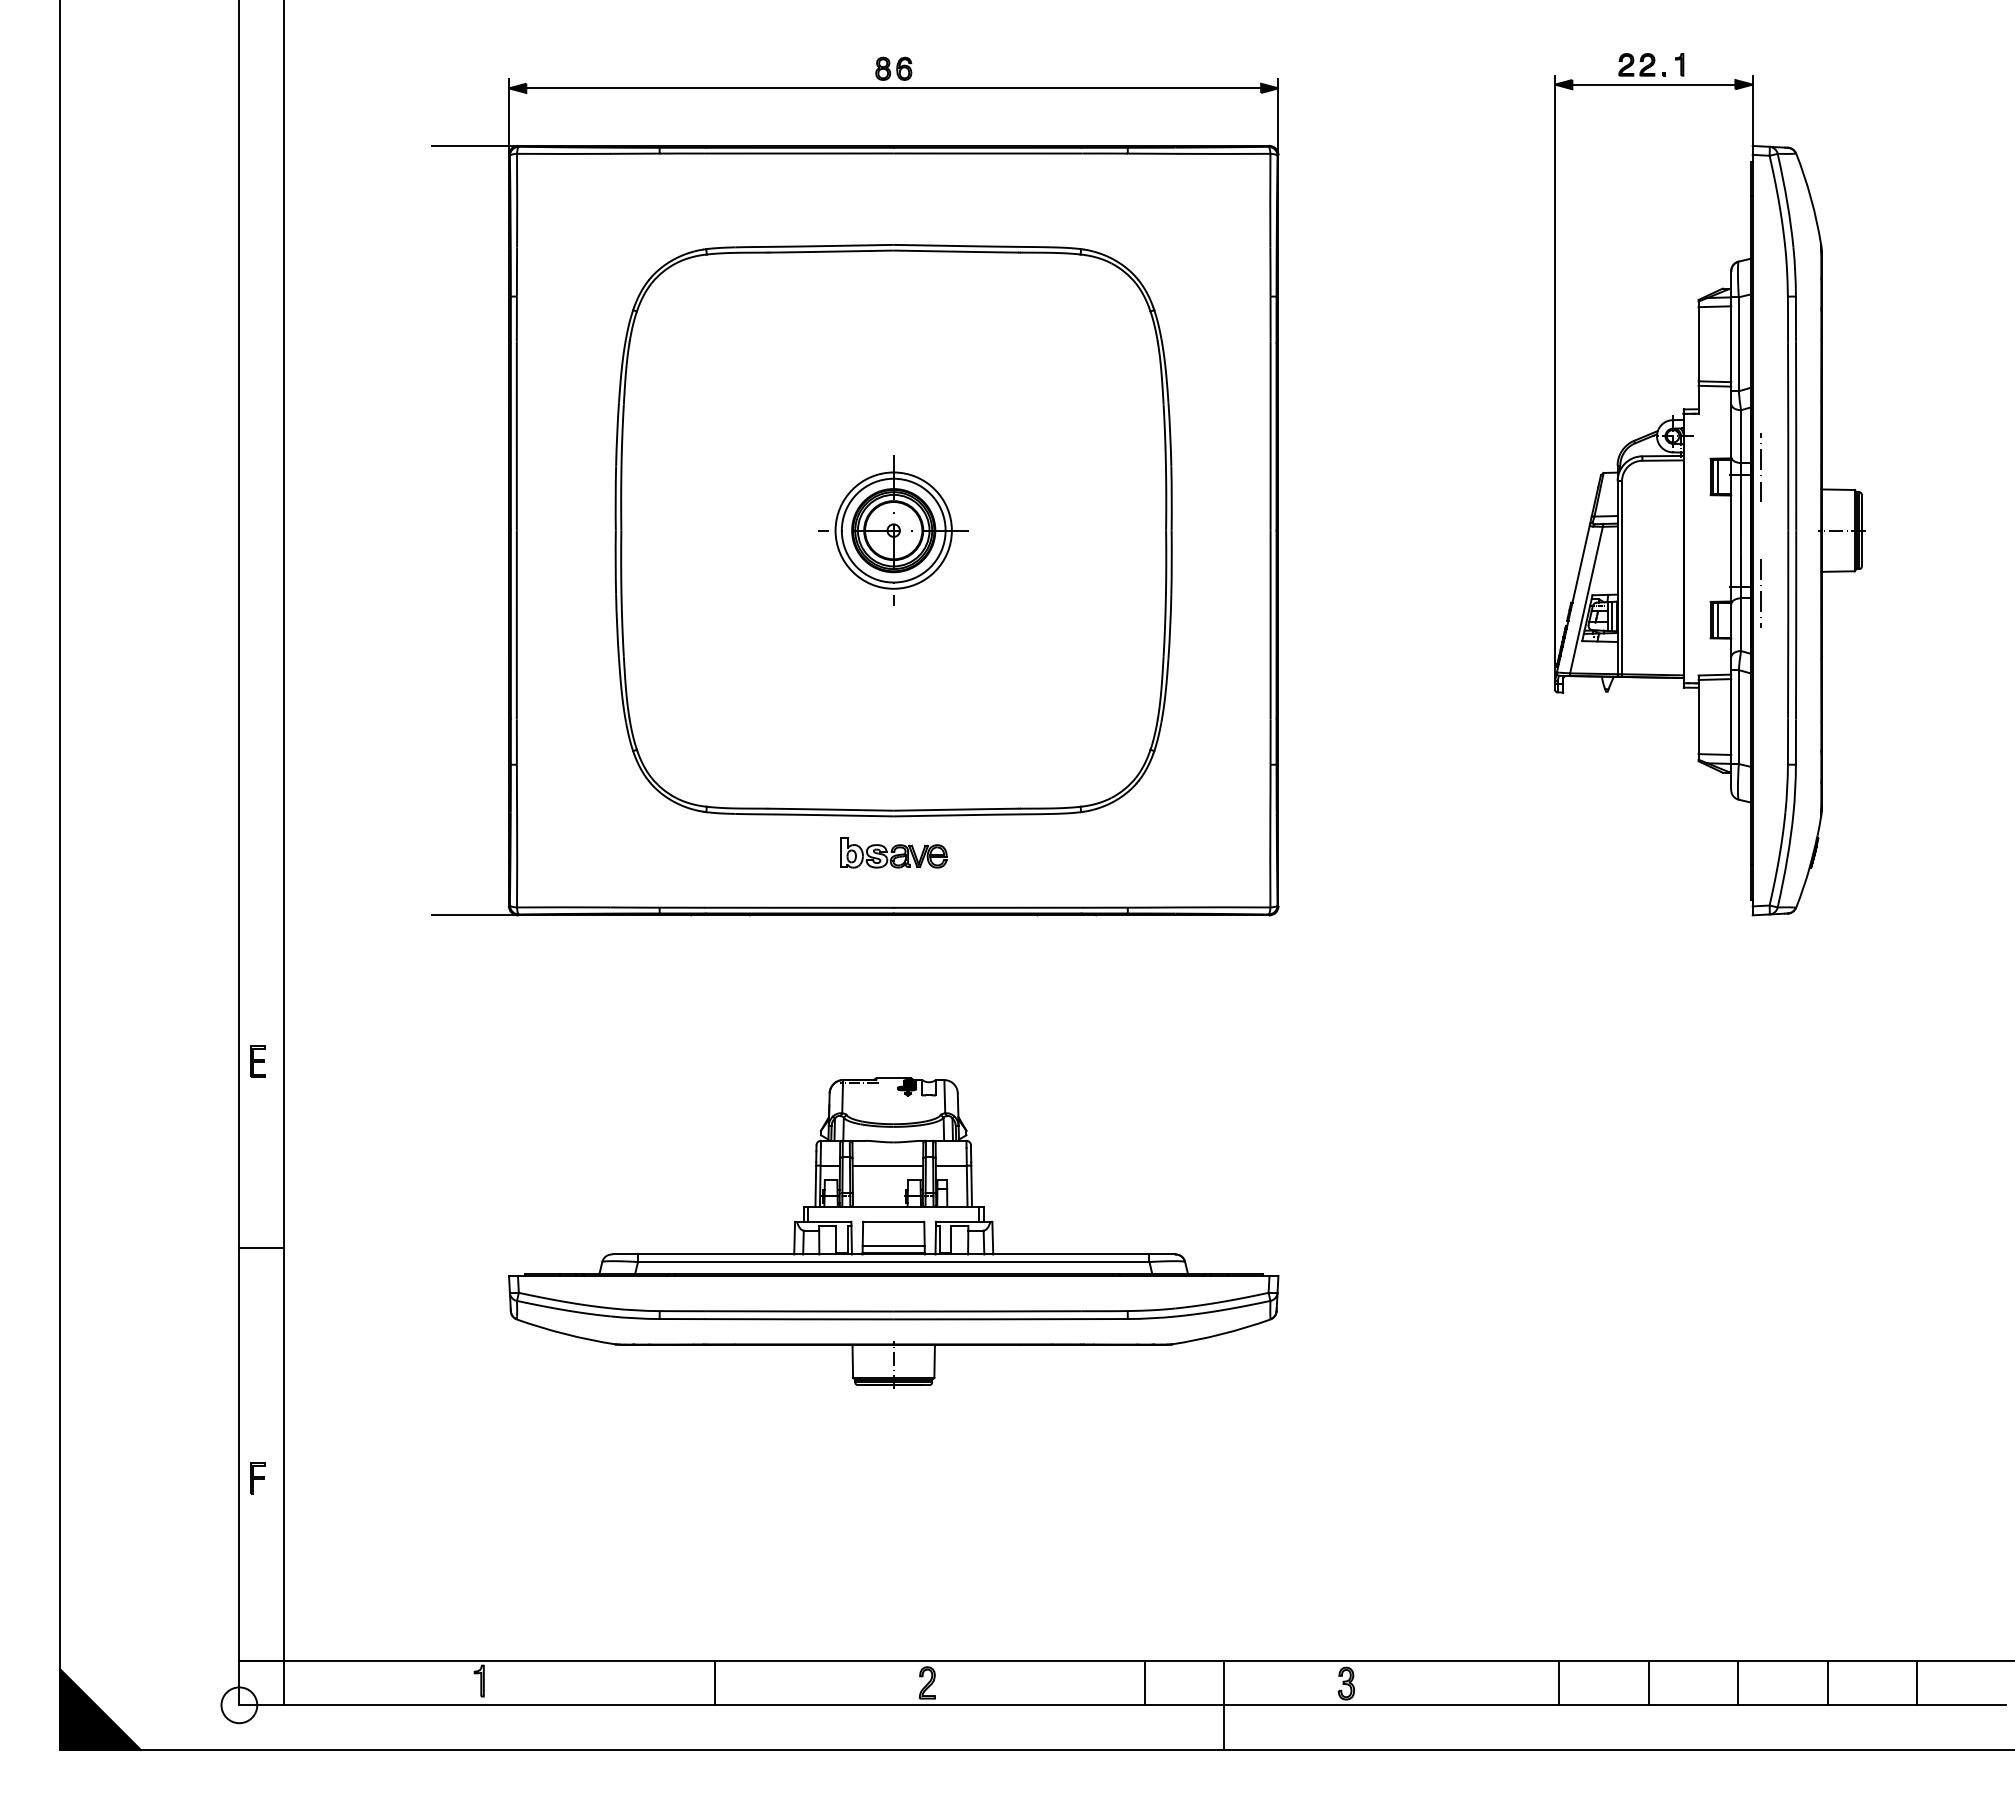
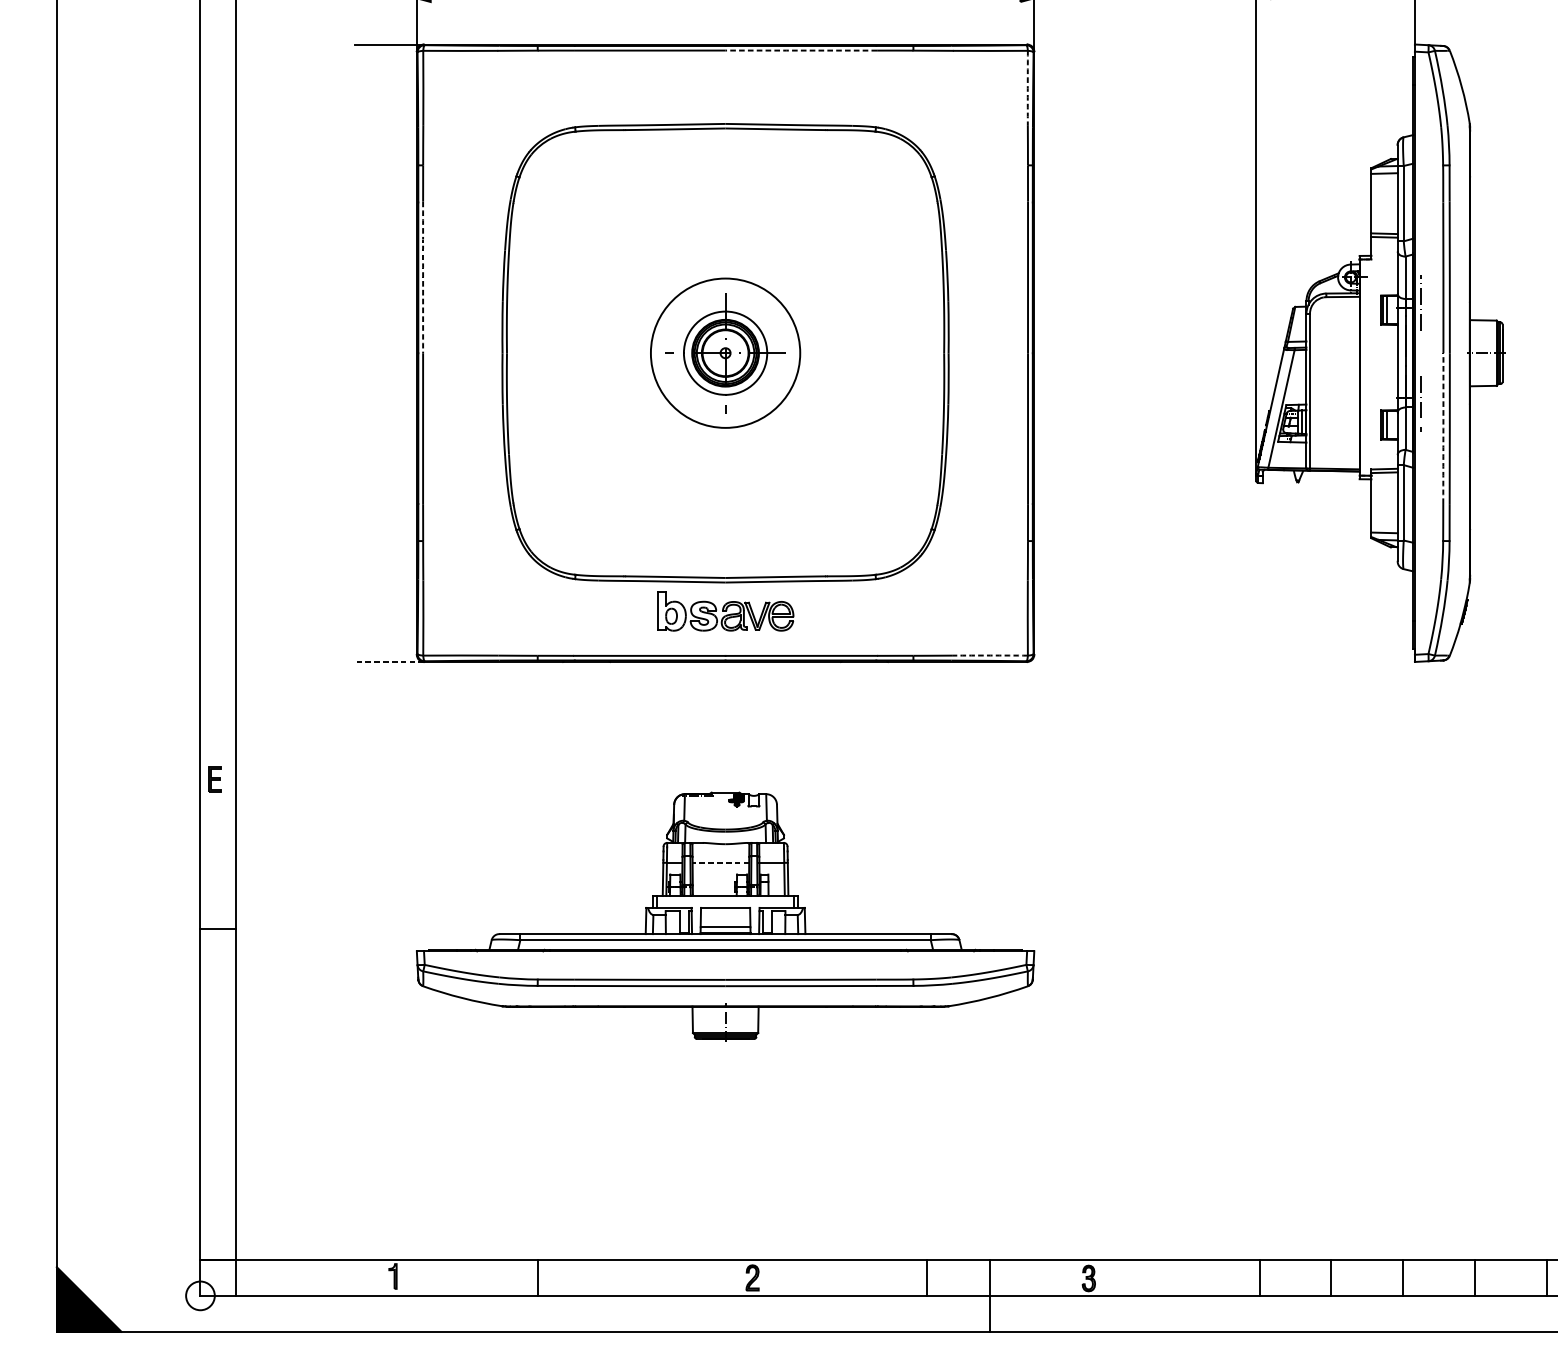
line: (987, 153) -> (800, 50), solid -> dashed
arc: (1270, 200) -> (1027, 88), solid -> dashed
arc: (516, 436) -> (422, 277), solid -> dashed
circle: (893, 530) -> (725, 353), size x1.6
arc: (1788, 624) -> (1443, 428), solid -> dashed
part: (893, 852) -> (725, 611), size x1.6
arc: (1223, 907) -> (990, 655), solid -> dashed
line: (474, 915) -> (389, 662), solid -> dashed
line: (887, 1165) -> (720, 862), solid -> dashed
part: (257, 1478) -> (215, 1113), removed
line: (714, 1682) -> (537, 1277), moved

